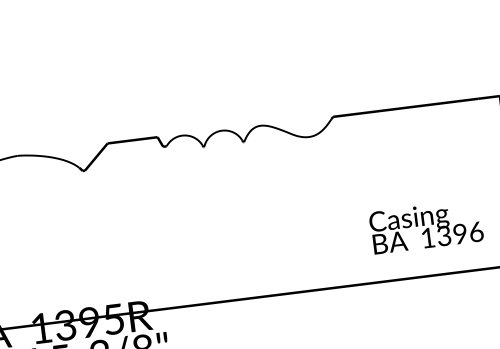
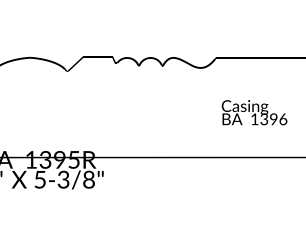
text: (426, 226) -> (254, 112), moved

